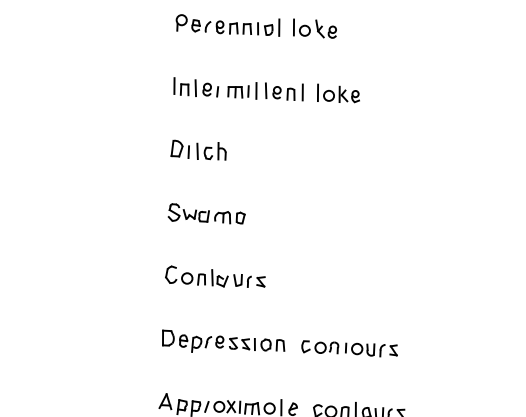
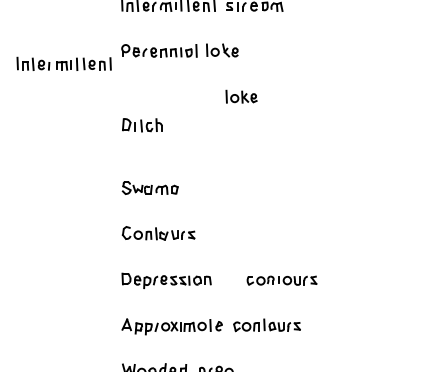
part: (237, 88) -> (63, 63), moved
part: (198, 150) -> (142, 125), moved
part: (349, 348) -> (281, 280), moved

